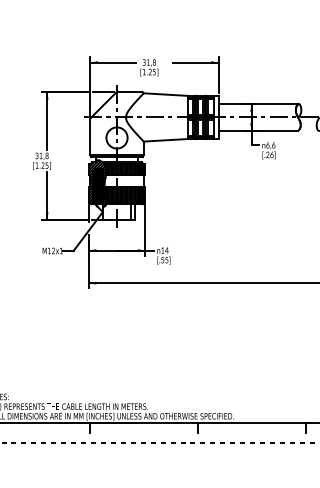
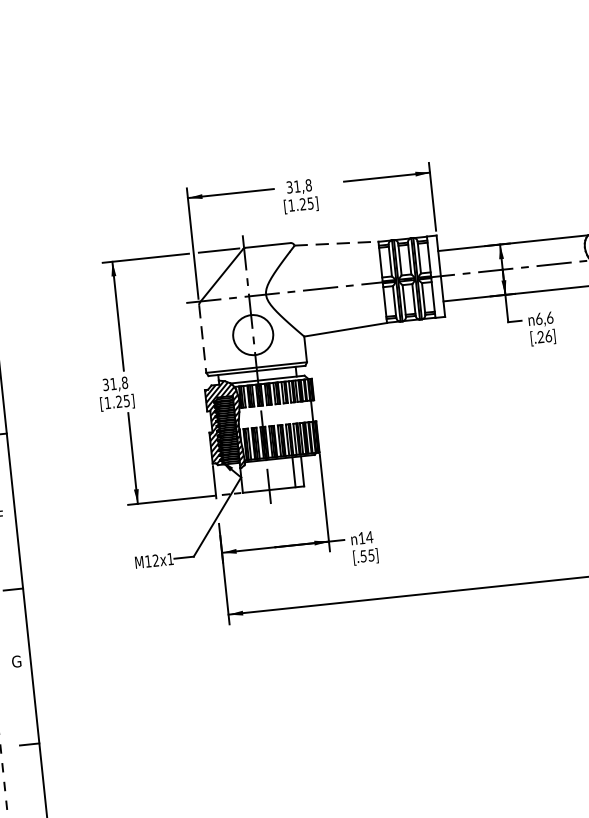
line: (166, 94) -> (337, 243), solid -> dashed
line: (90, 137) -> (203, 339), solid -> dashed

